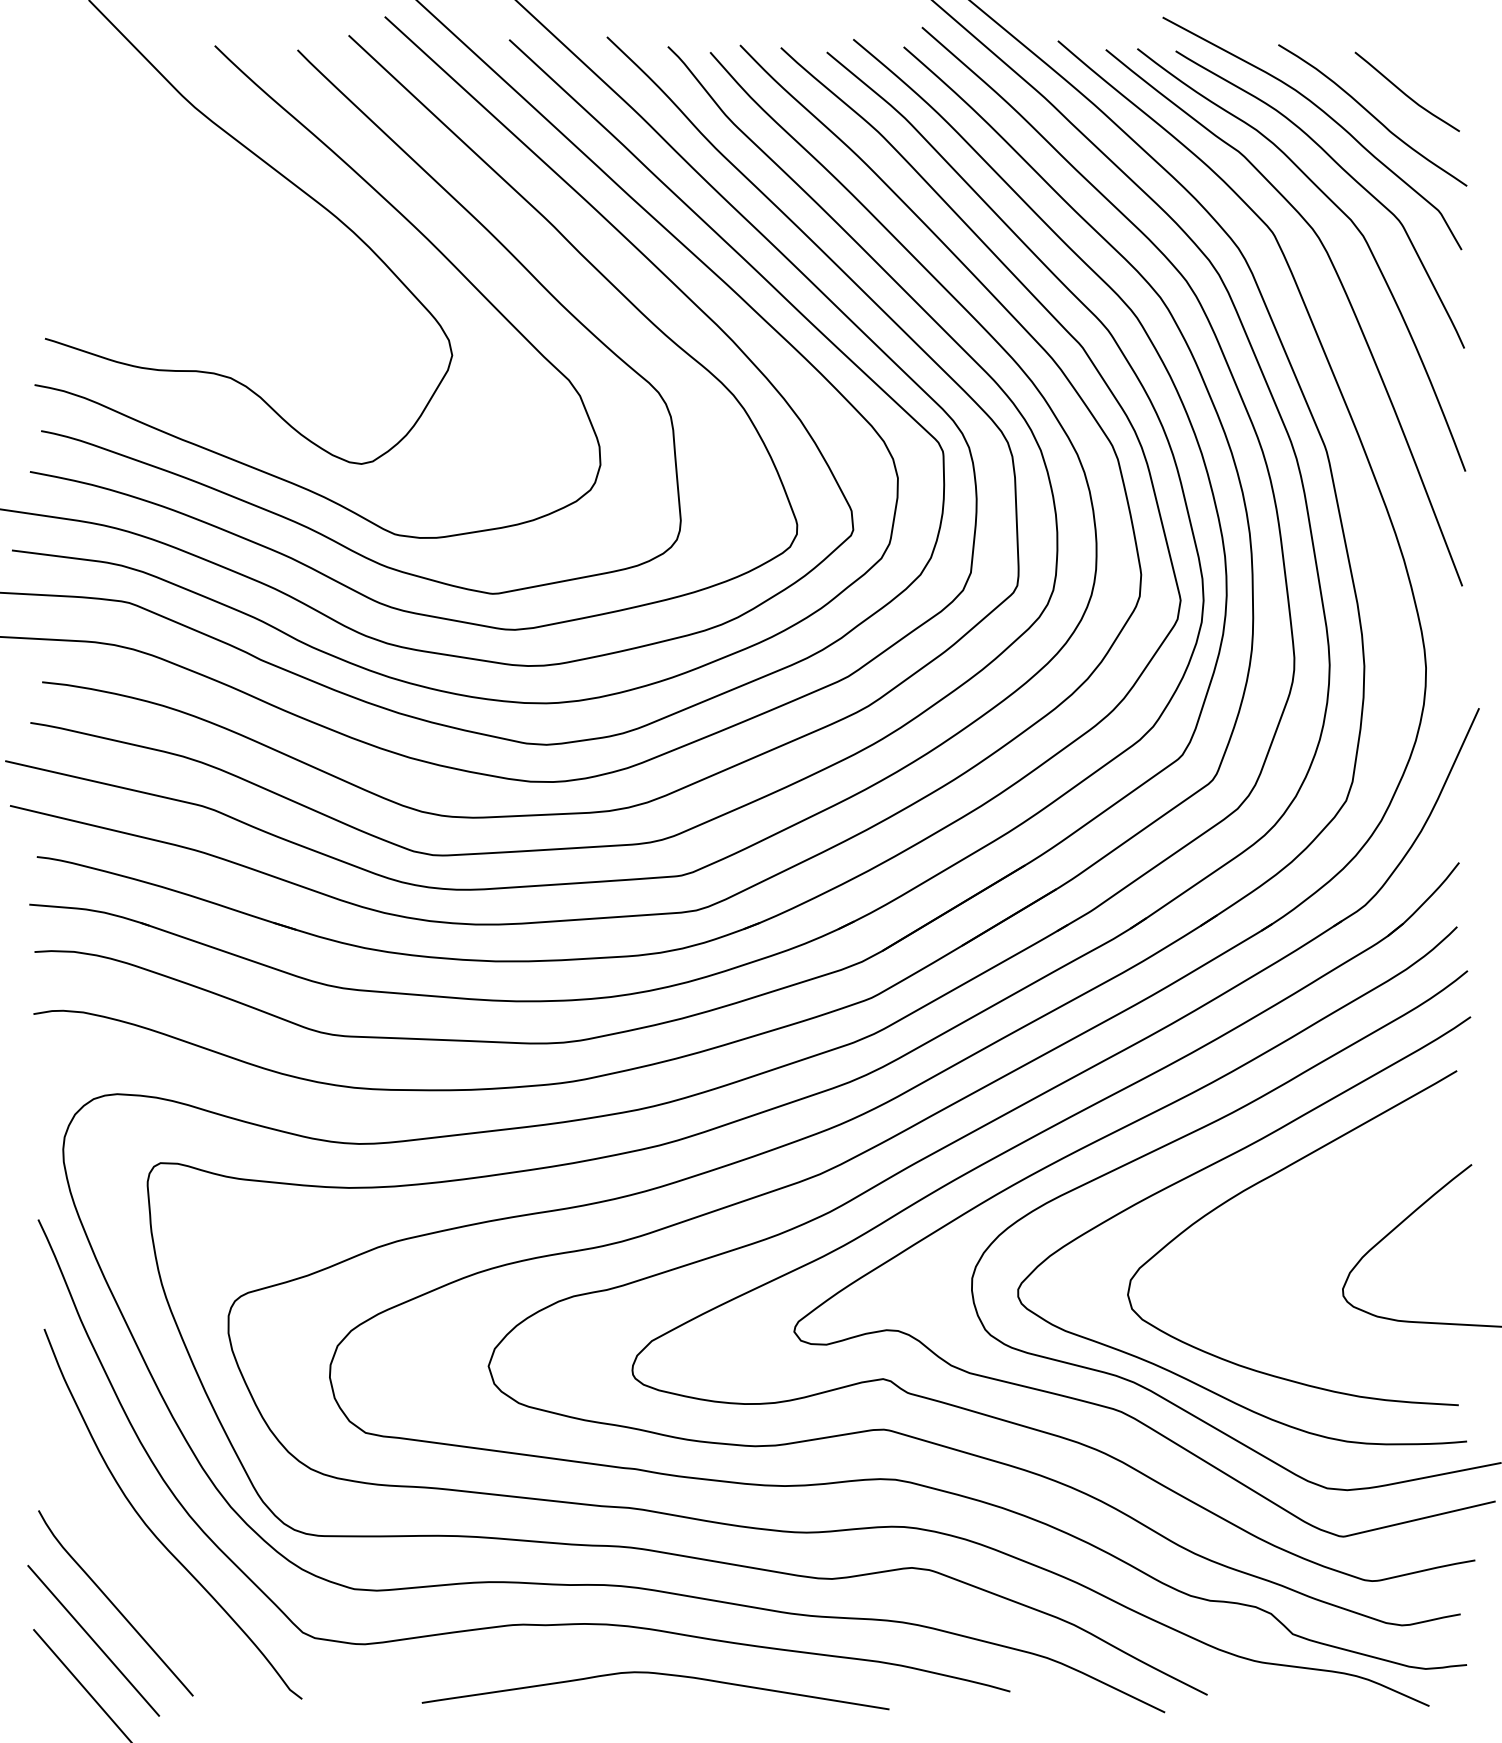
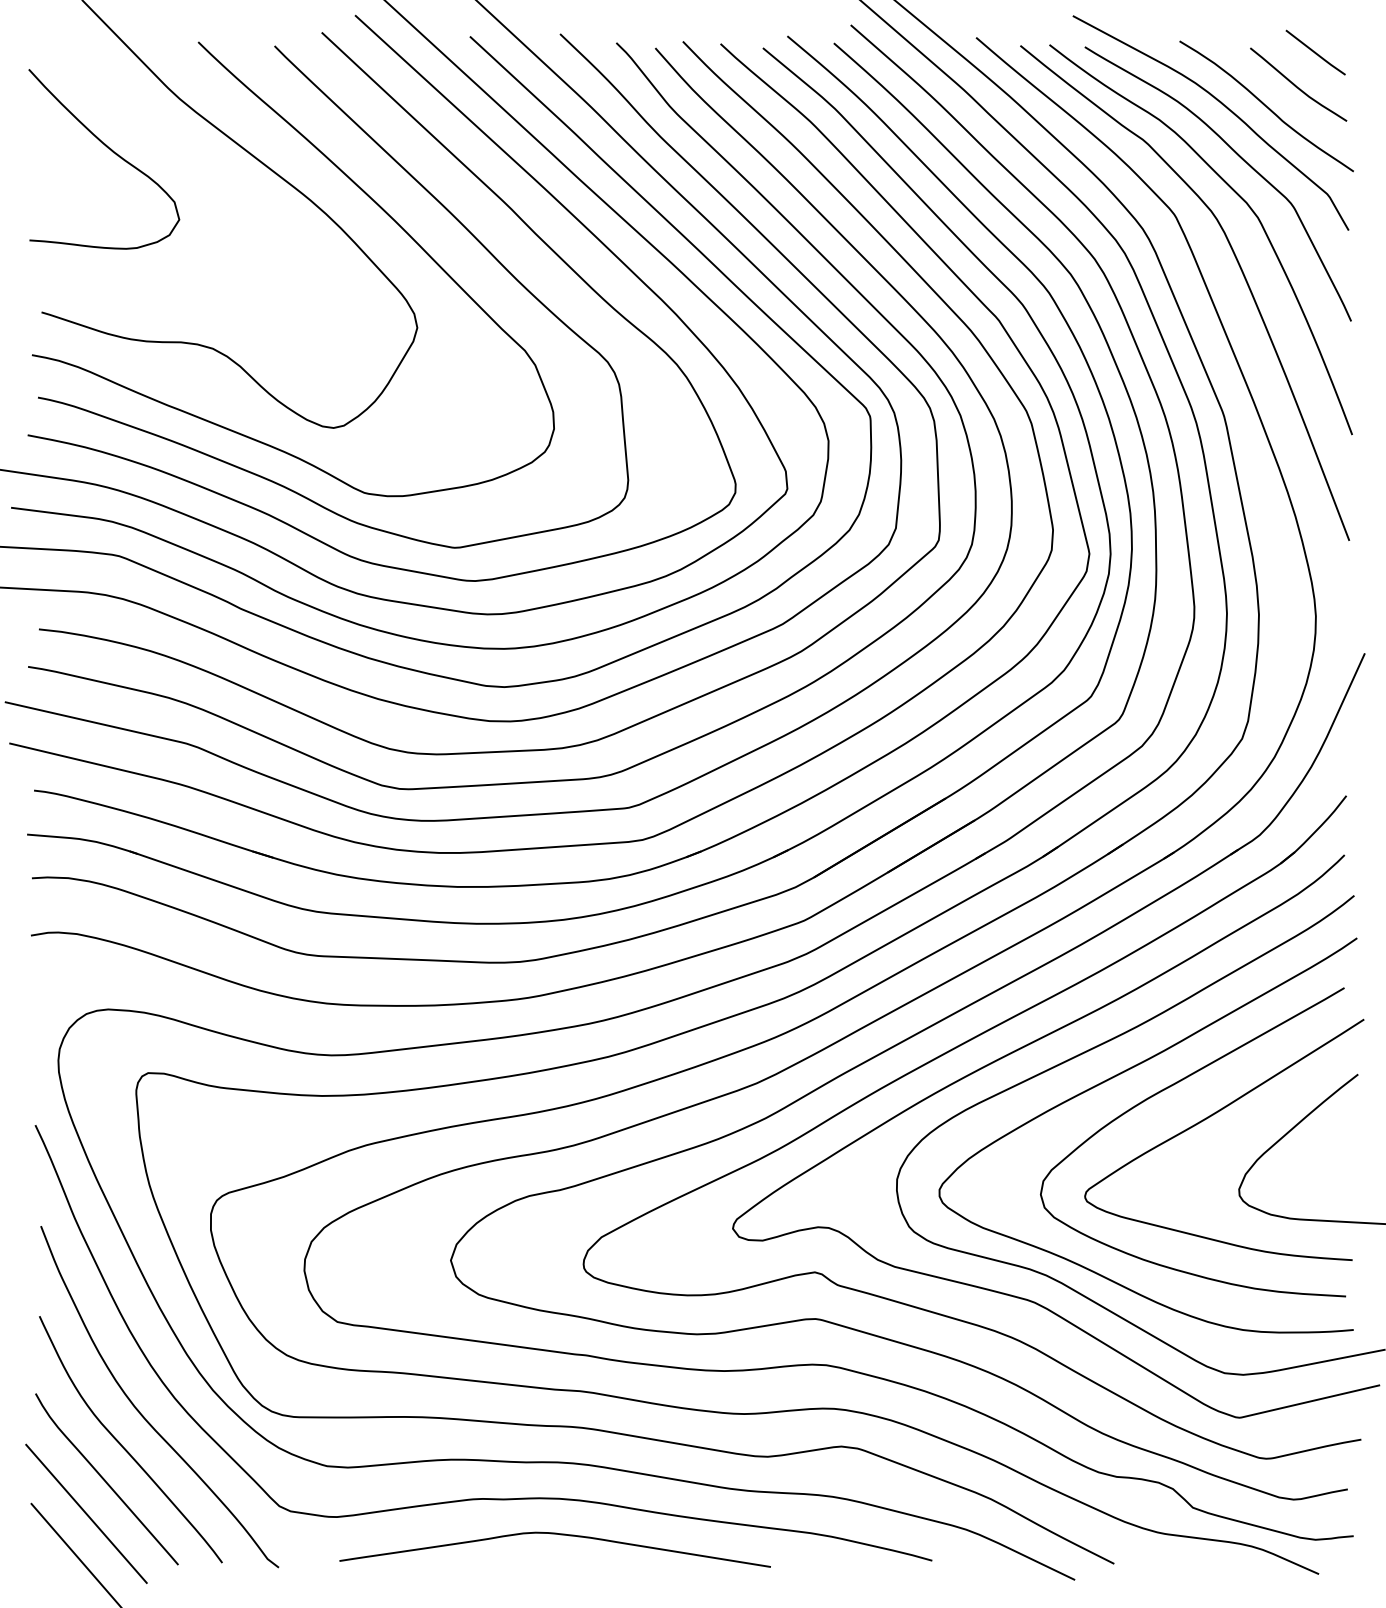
line: (1425, 56) -> (1315, 51), added
curve: (119, 163) -> (110, 150), added
curve: (1309, 1212) -> (1208, 1118), added
curve: (133, 1567) -> (123, 1446), added
curve: (655, 1674) -> (555, 1534), moved

